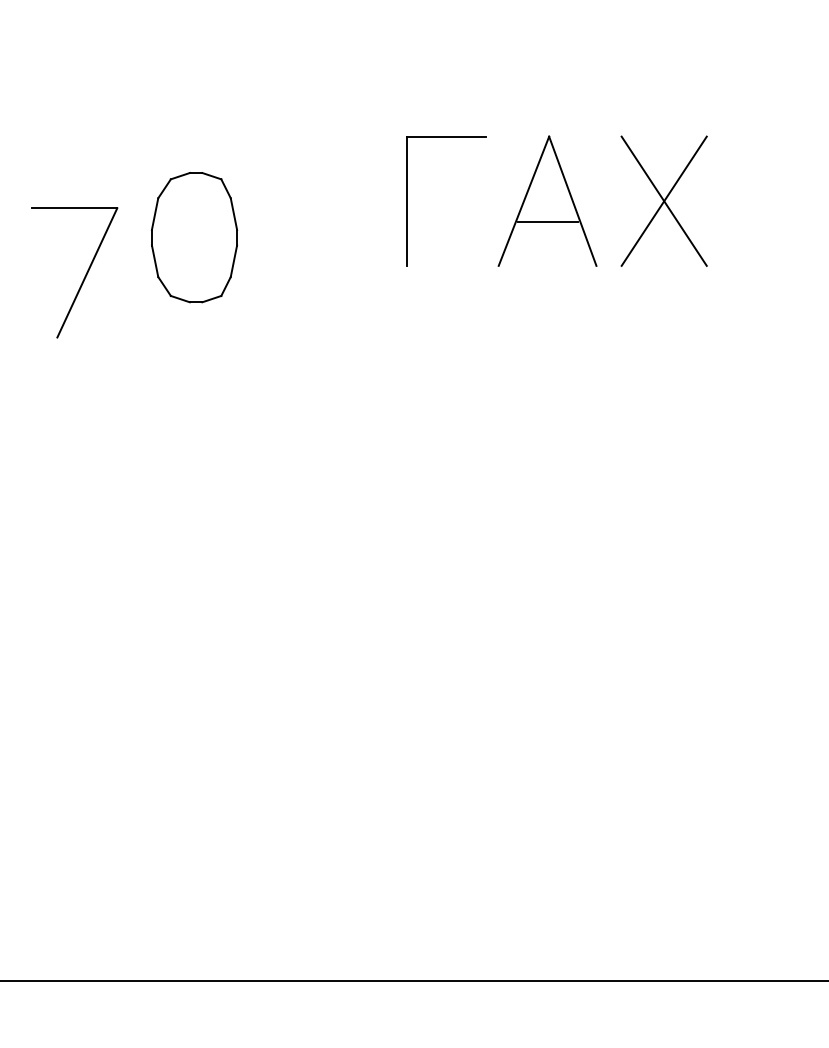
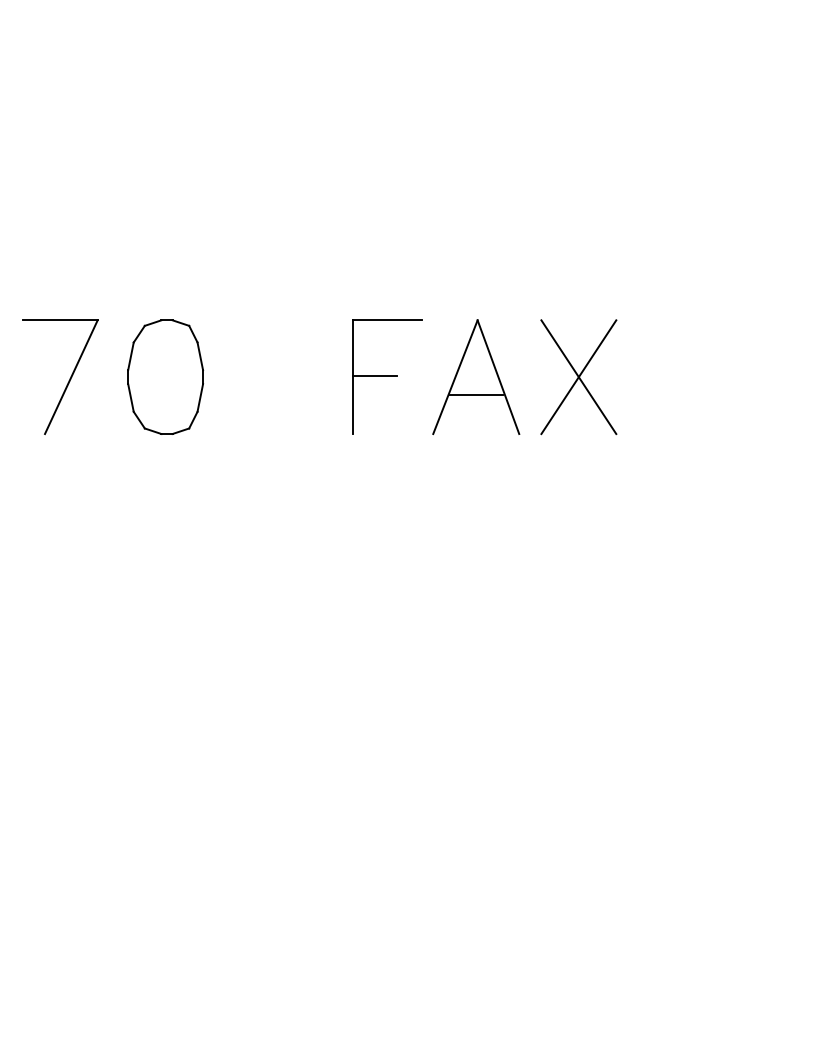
line: (431, 199) -> (374, 375), added
part: (194, 236) -> (165, 376), moved
part: (84, 276) -> (68, 380), moved

